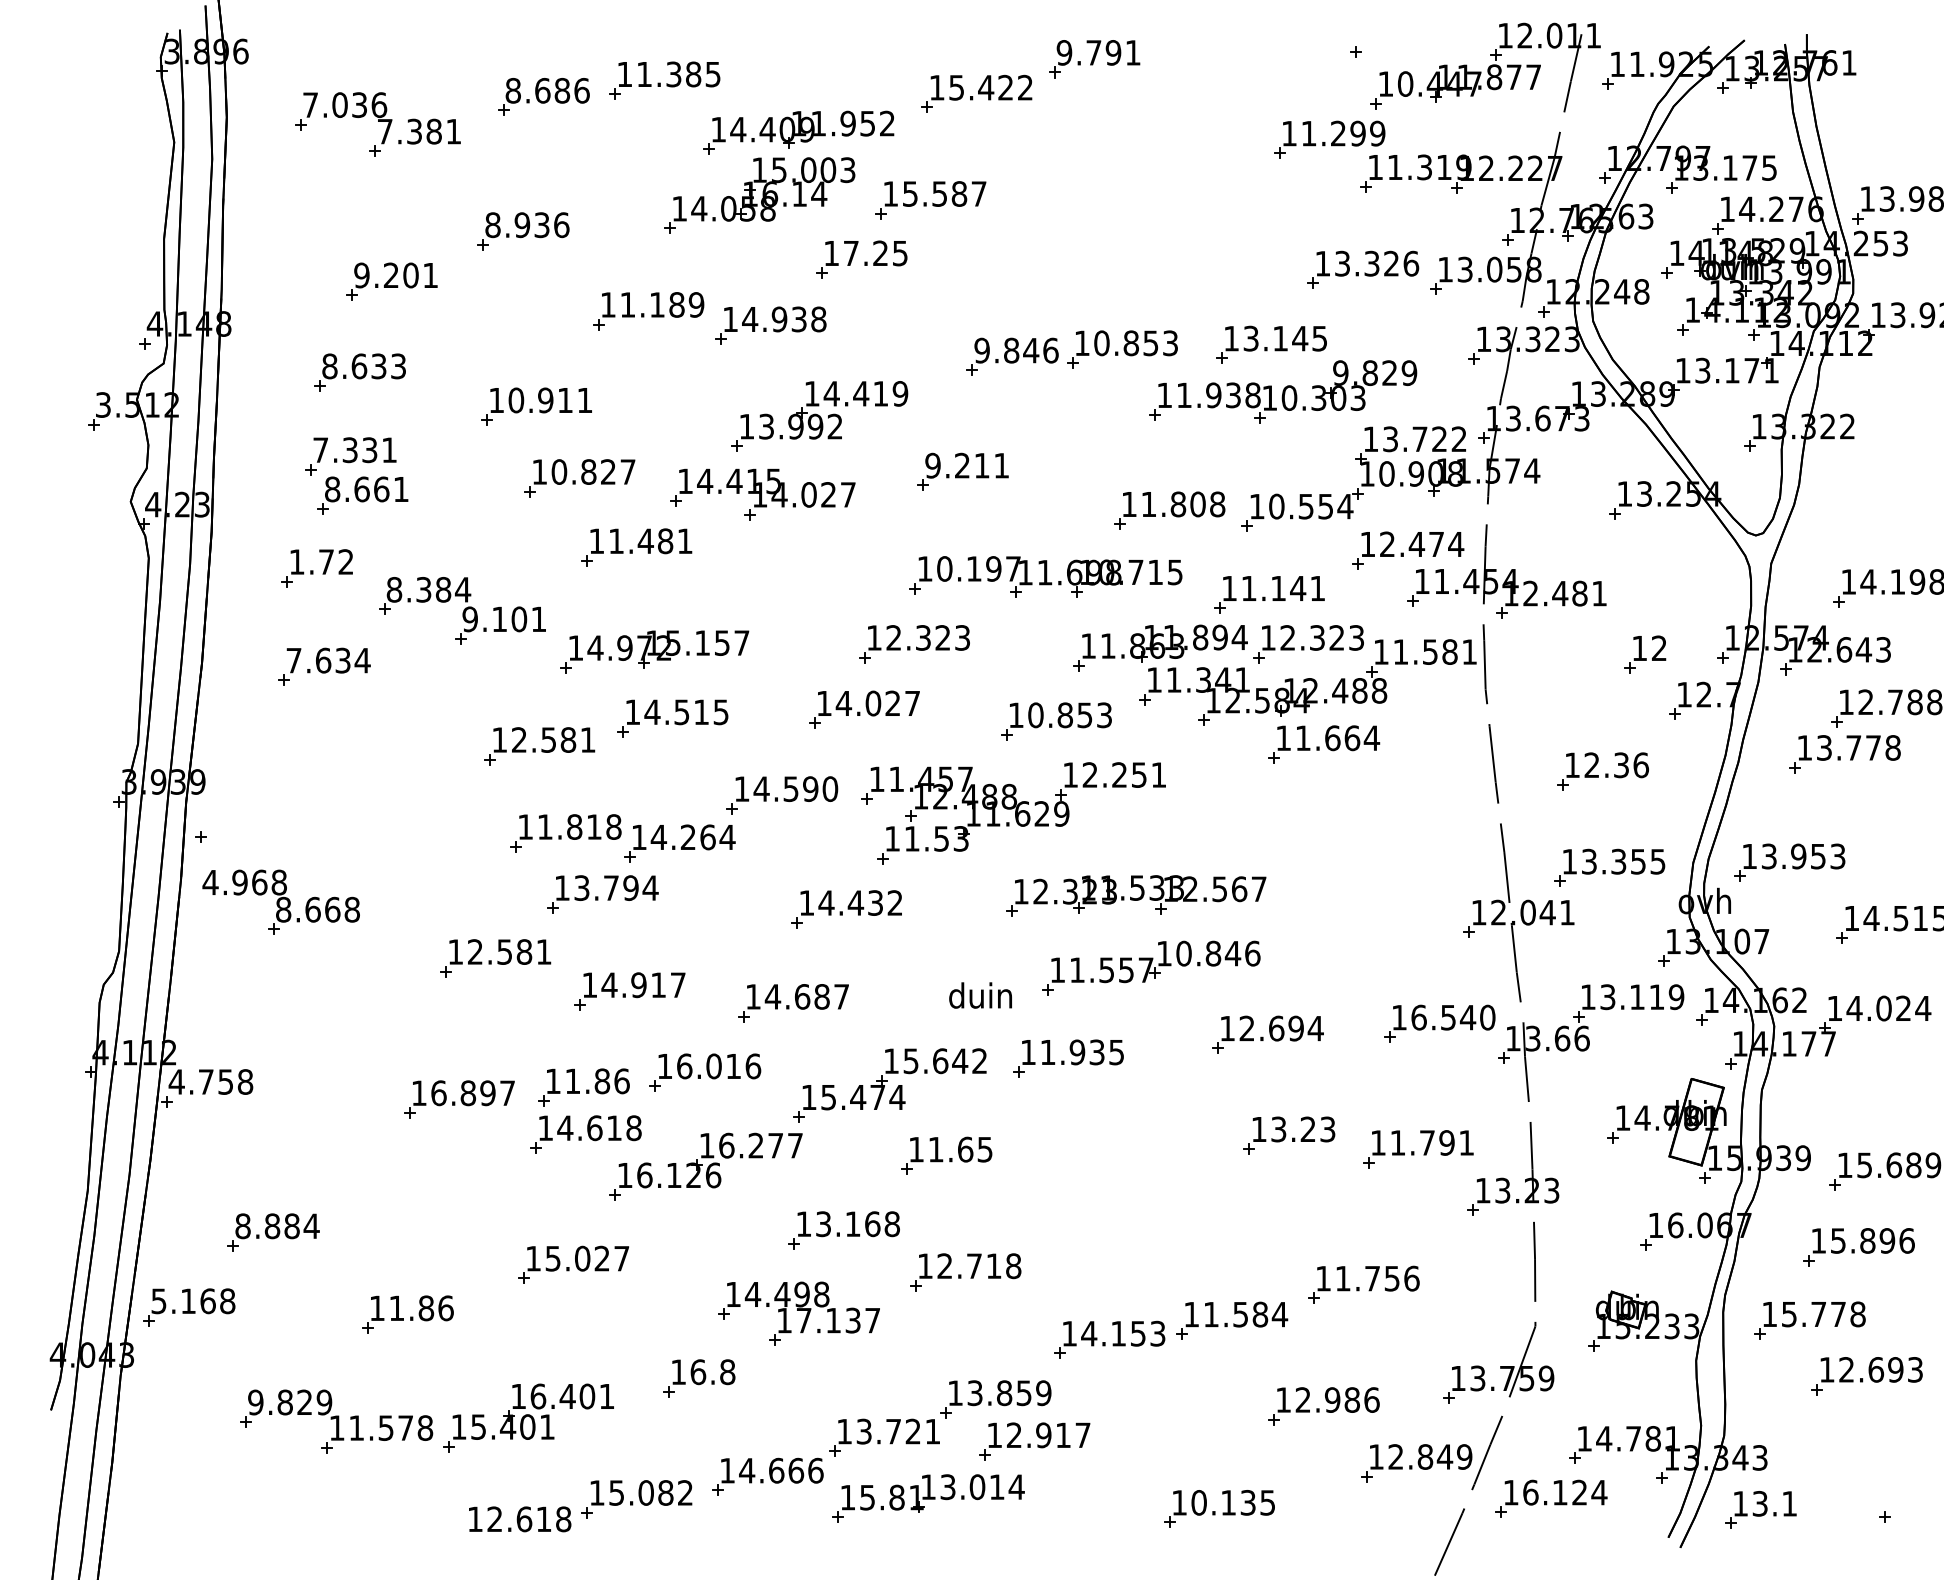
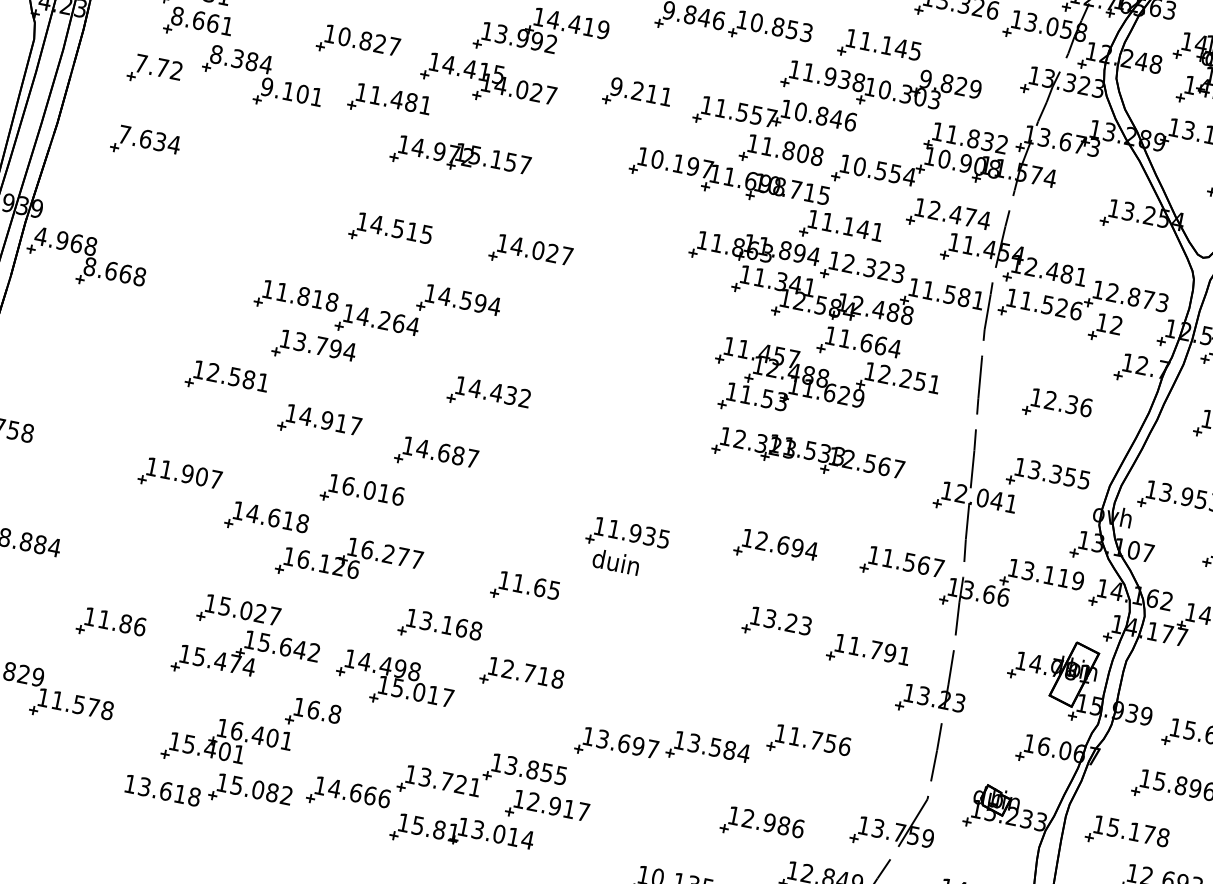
text: (1250, 338) -> (865, 41), 13.145 -> 11.145
text: (1414, 439) -> (969, 138), 13.722 -> 11.832
text: (296, 561) -> (140, 63), 1.72 -> 7.72
part: (1045, 576) -> (729, 179), moved
part: (462, 610) -> (262, 79), moved
part: (1609, 628) -> (1083, 303), added
part: (914, 644) -> (576, 213), removed
part: (654, 651) -> (460, 158), moved
part: (1056, 721) -> (668, 290), removed
part: (539, 746) -> (290, 232), removed
text: (830, 788) -> (494, 305), 14.590 -> 14.594
part: (1013, 813) -> (823, 391), moved
part: (1136, 895) -> (808, 456), moved
part: (280, 901) -> (89, 260), moved
part: (1151, 967) -> (775, 117), moved
text: (980, 995) -> (616, 562), moved
text: (1453, 1017) -> (913, 563), 16.540 -> 11.567
part: (889, 1085) -> (245, 657), moved
part: (583, 1087) -> (272, 486), removed
text: (463, 1093) -> (184, 473), 16.897 -> 11.907
text: (1211, 1314) -> (694, 743), 11.584 -> 13.584
text: (1818, 1314) -> (1134, 831), 15.778 -> 15.178
text: (828, 1320) -> (415, 691), 17.137 -> 15.017
text: (1123, 1333) -> (627, 744), 14.153 -> 13.697
text: (1043, 1392) -> (561, 775), 13.859 -> 13.855
part: (528, 1417) -> (226, 744), moved
text: (494, 1519) -> (144, 787), 12.618 -> 13.618

